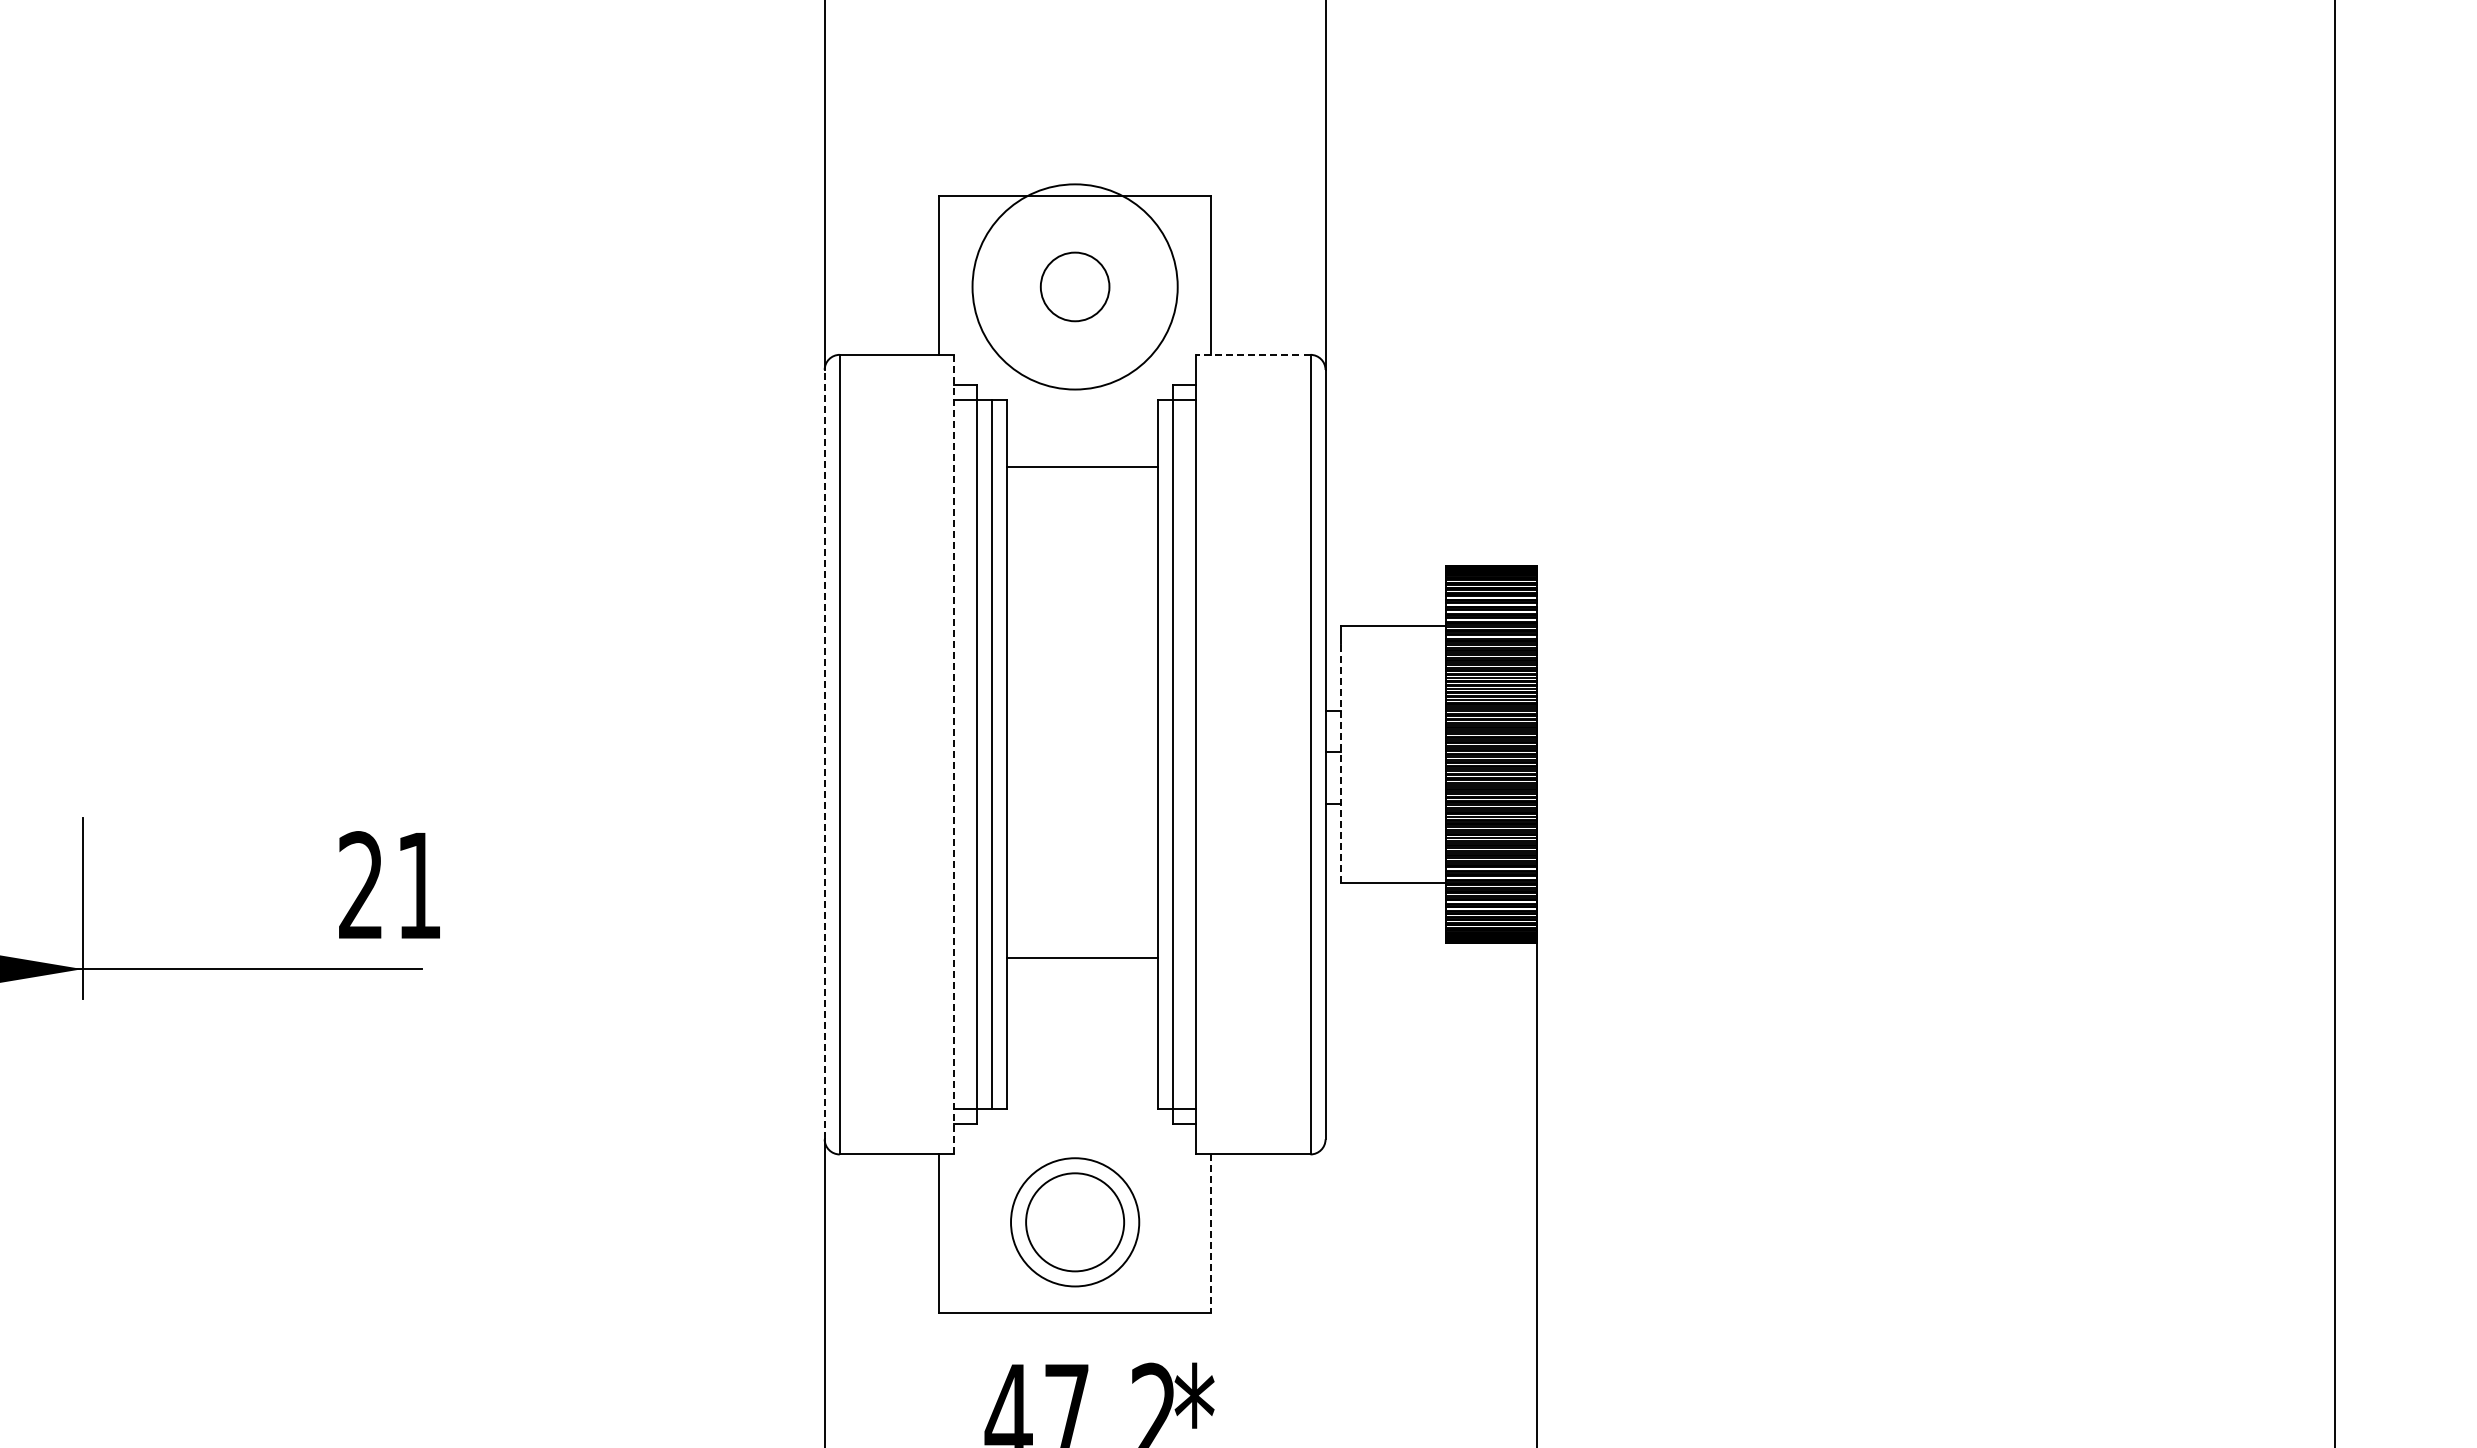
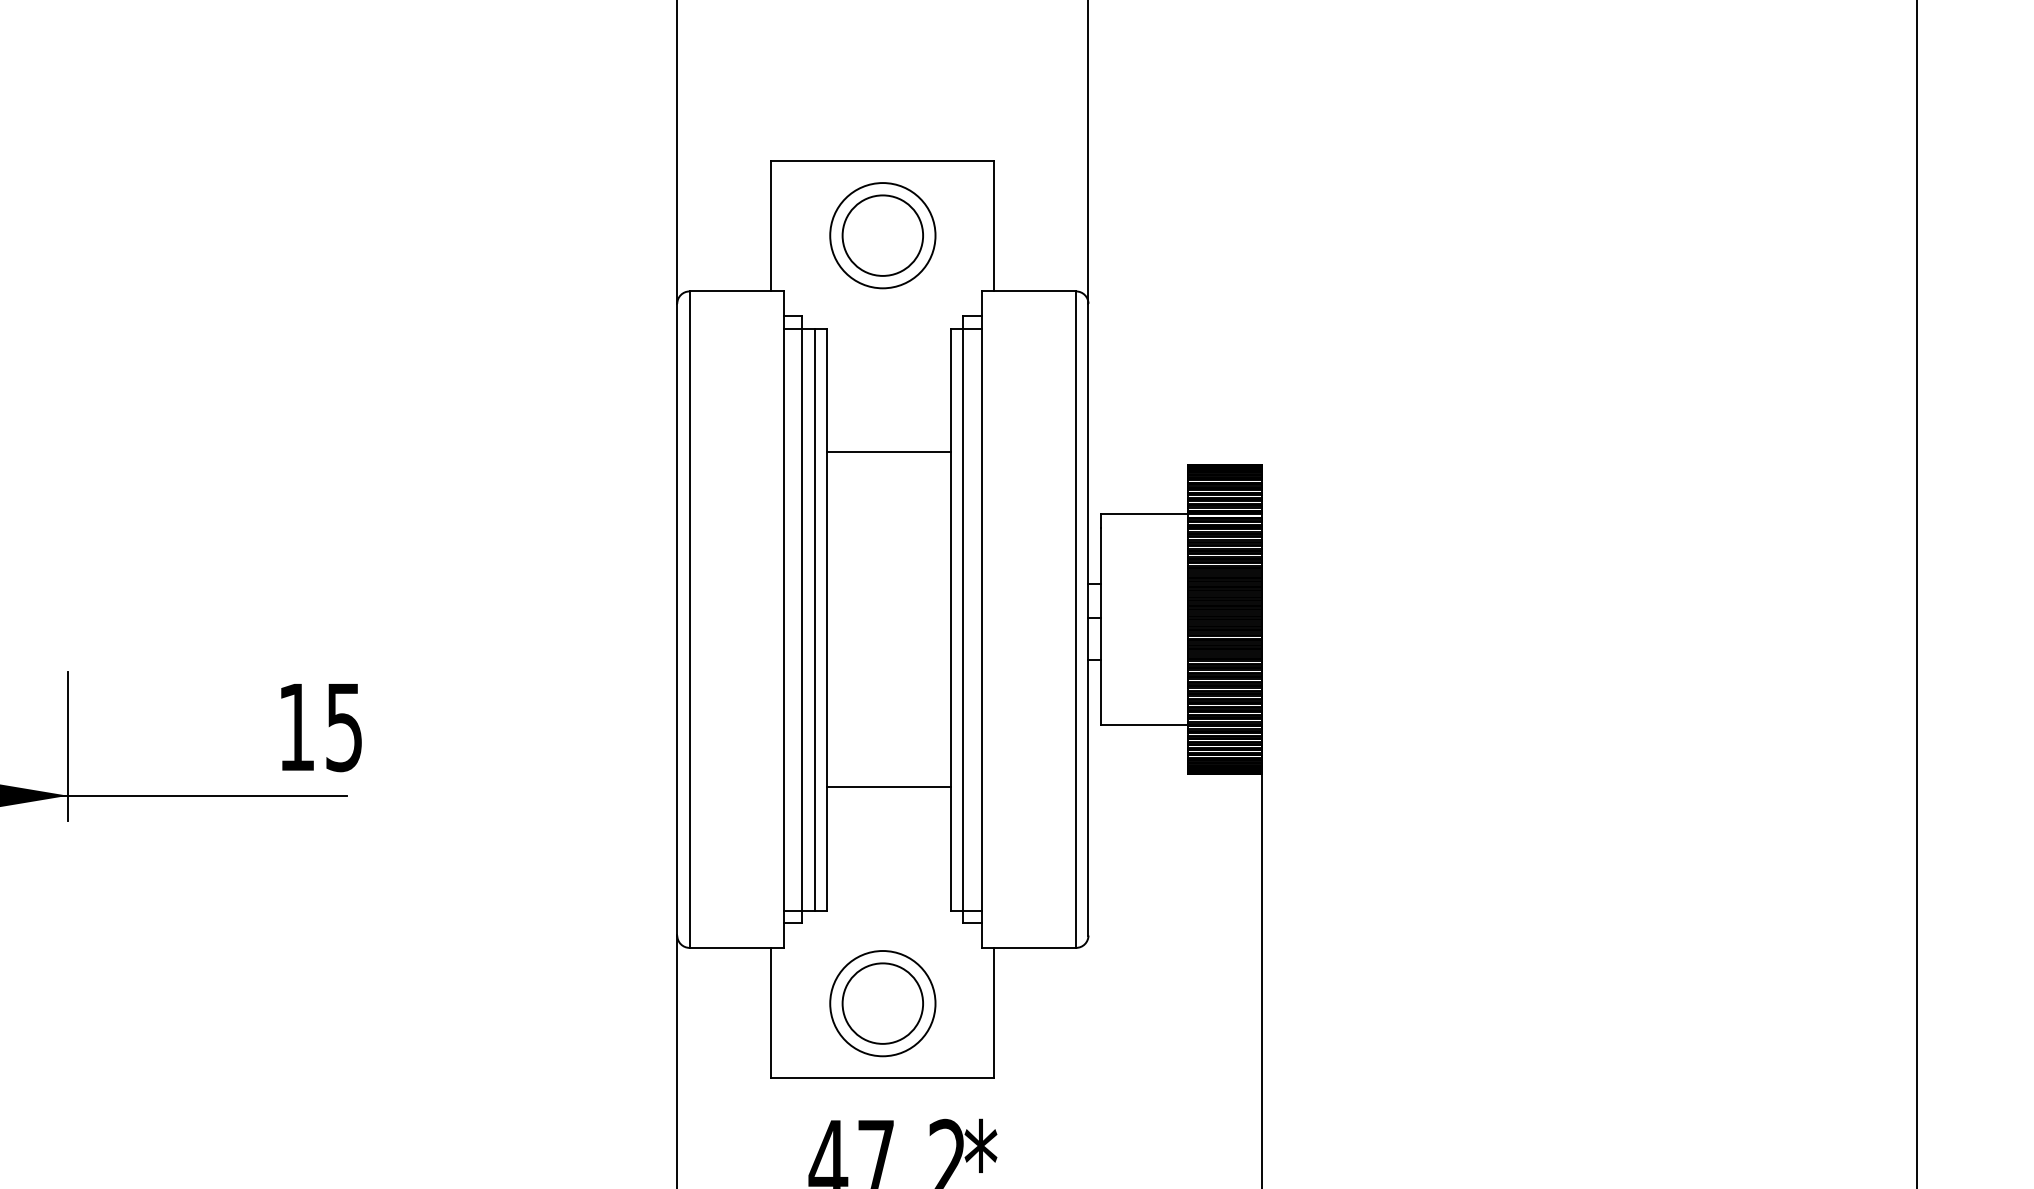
circle: (1075, 286) -> (883, 235), size x0.62
circle: (1075, 286) -> (883, 235), size x1.43
line: (1252, 354) -> (1028, 291), dashed -> solid
line: (1082, 466) -> (888, 452), moved
line: (824, 754) -> (677, 619), dashed -> solid
line: (954, 754) -> (783, 619), dashed -> solid
line: (1340, 763) -> (1100, 626), dashed -> solid
text: (389, 885) -> (319, 727), 21 -> 15
line: (1210, 1234) -> (994, 1013), dashed -> solid

